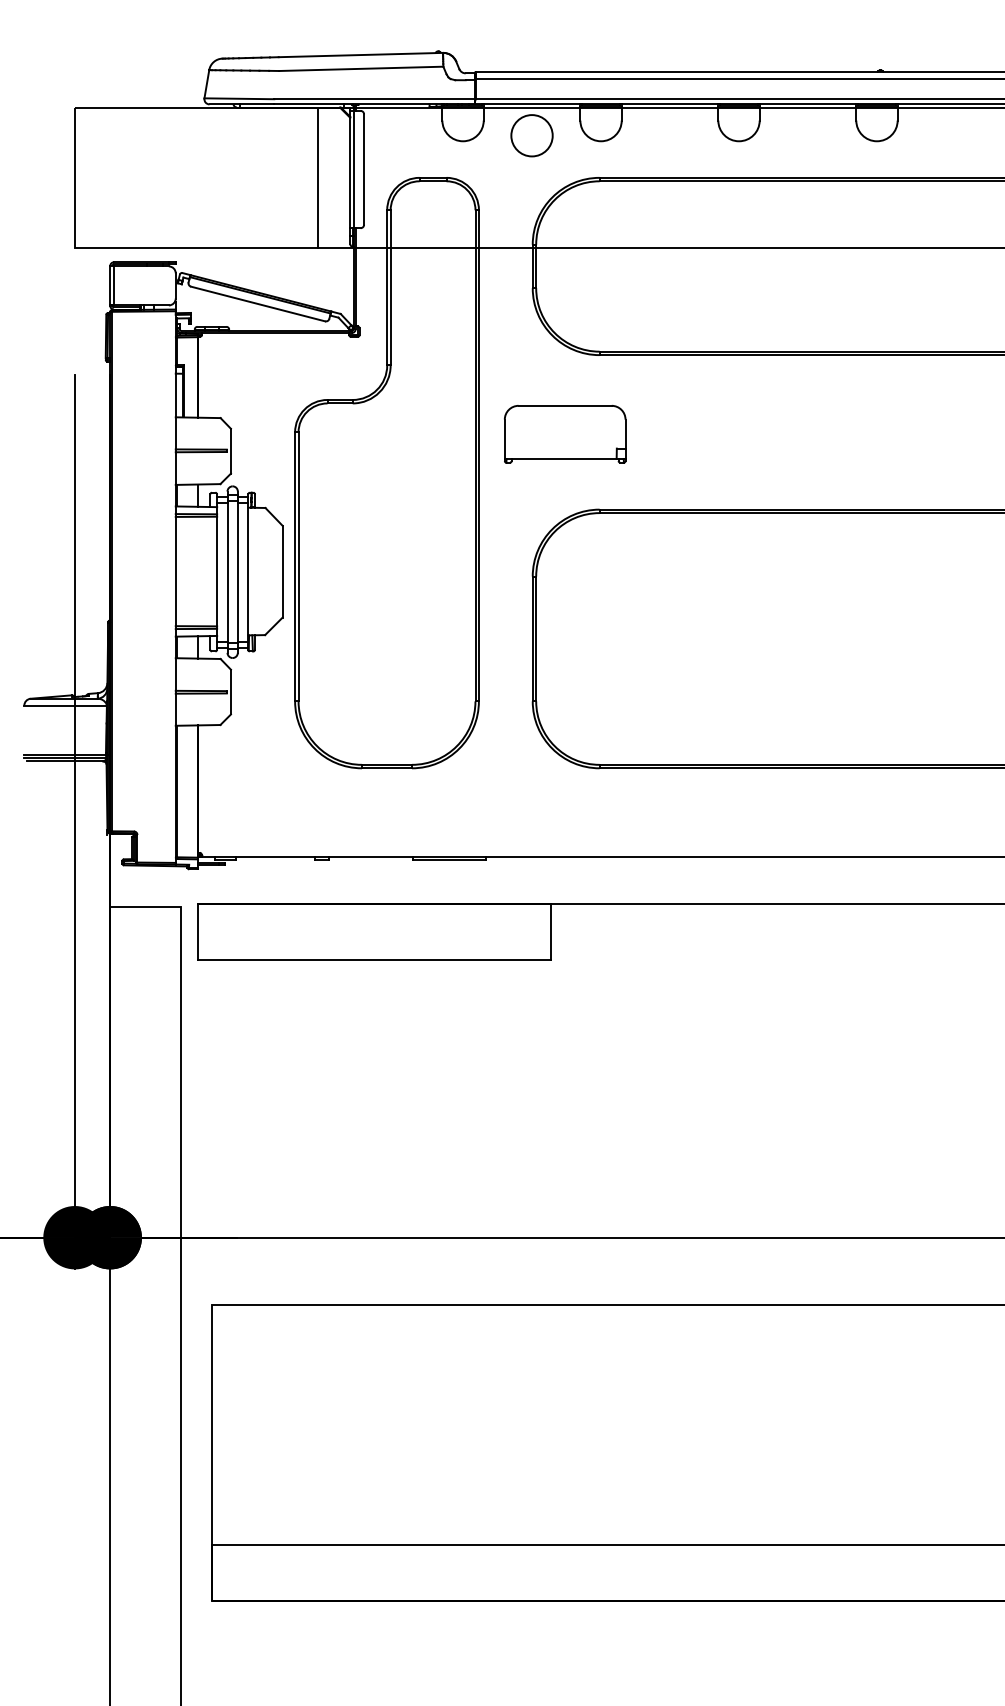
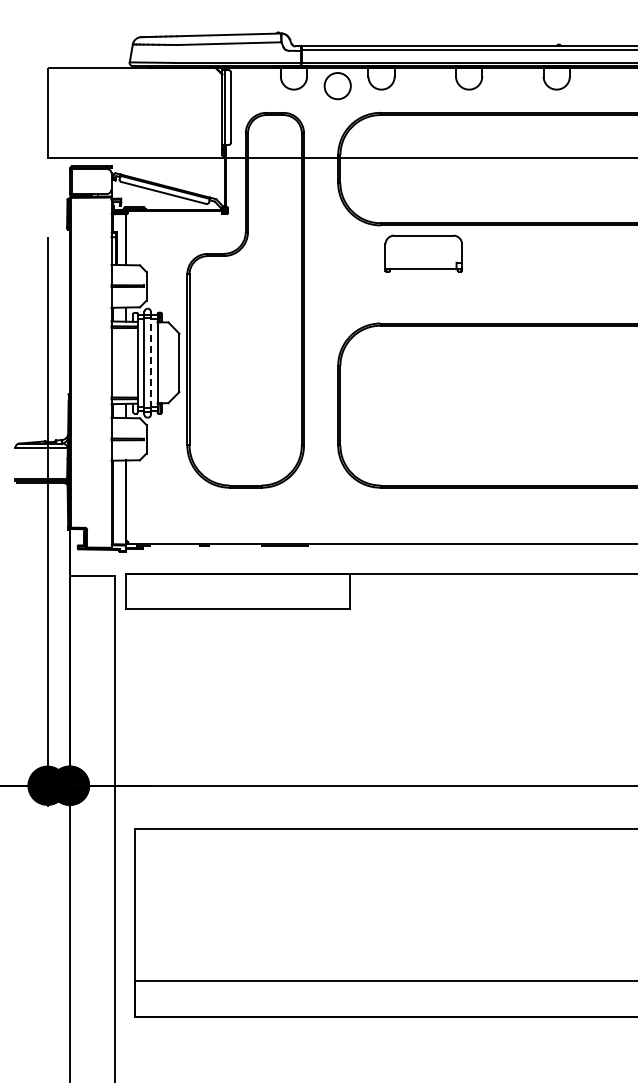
line: (317, 177) -> (201, 112), removed
part: (564, 434) -> (423, 253), moved
line: (237, 572) -> (150, 363), solid -> dashed

